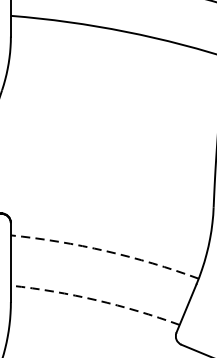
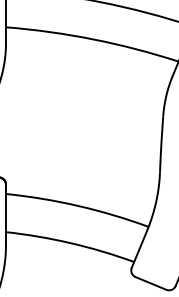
arc: (106, 250) -> (78, 205), dashed -> solid
arc: (97, 300) -> (71, 243), dashed -> solid

